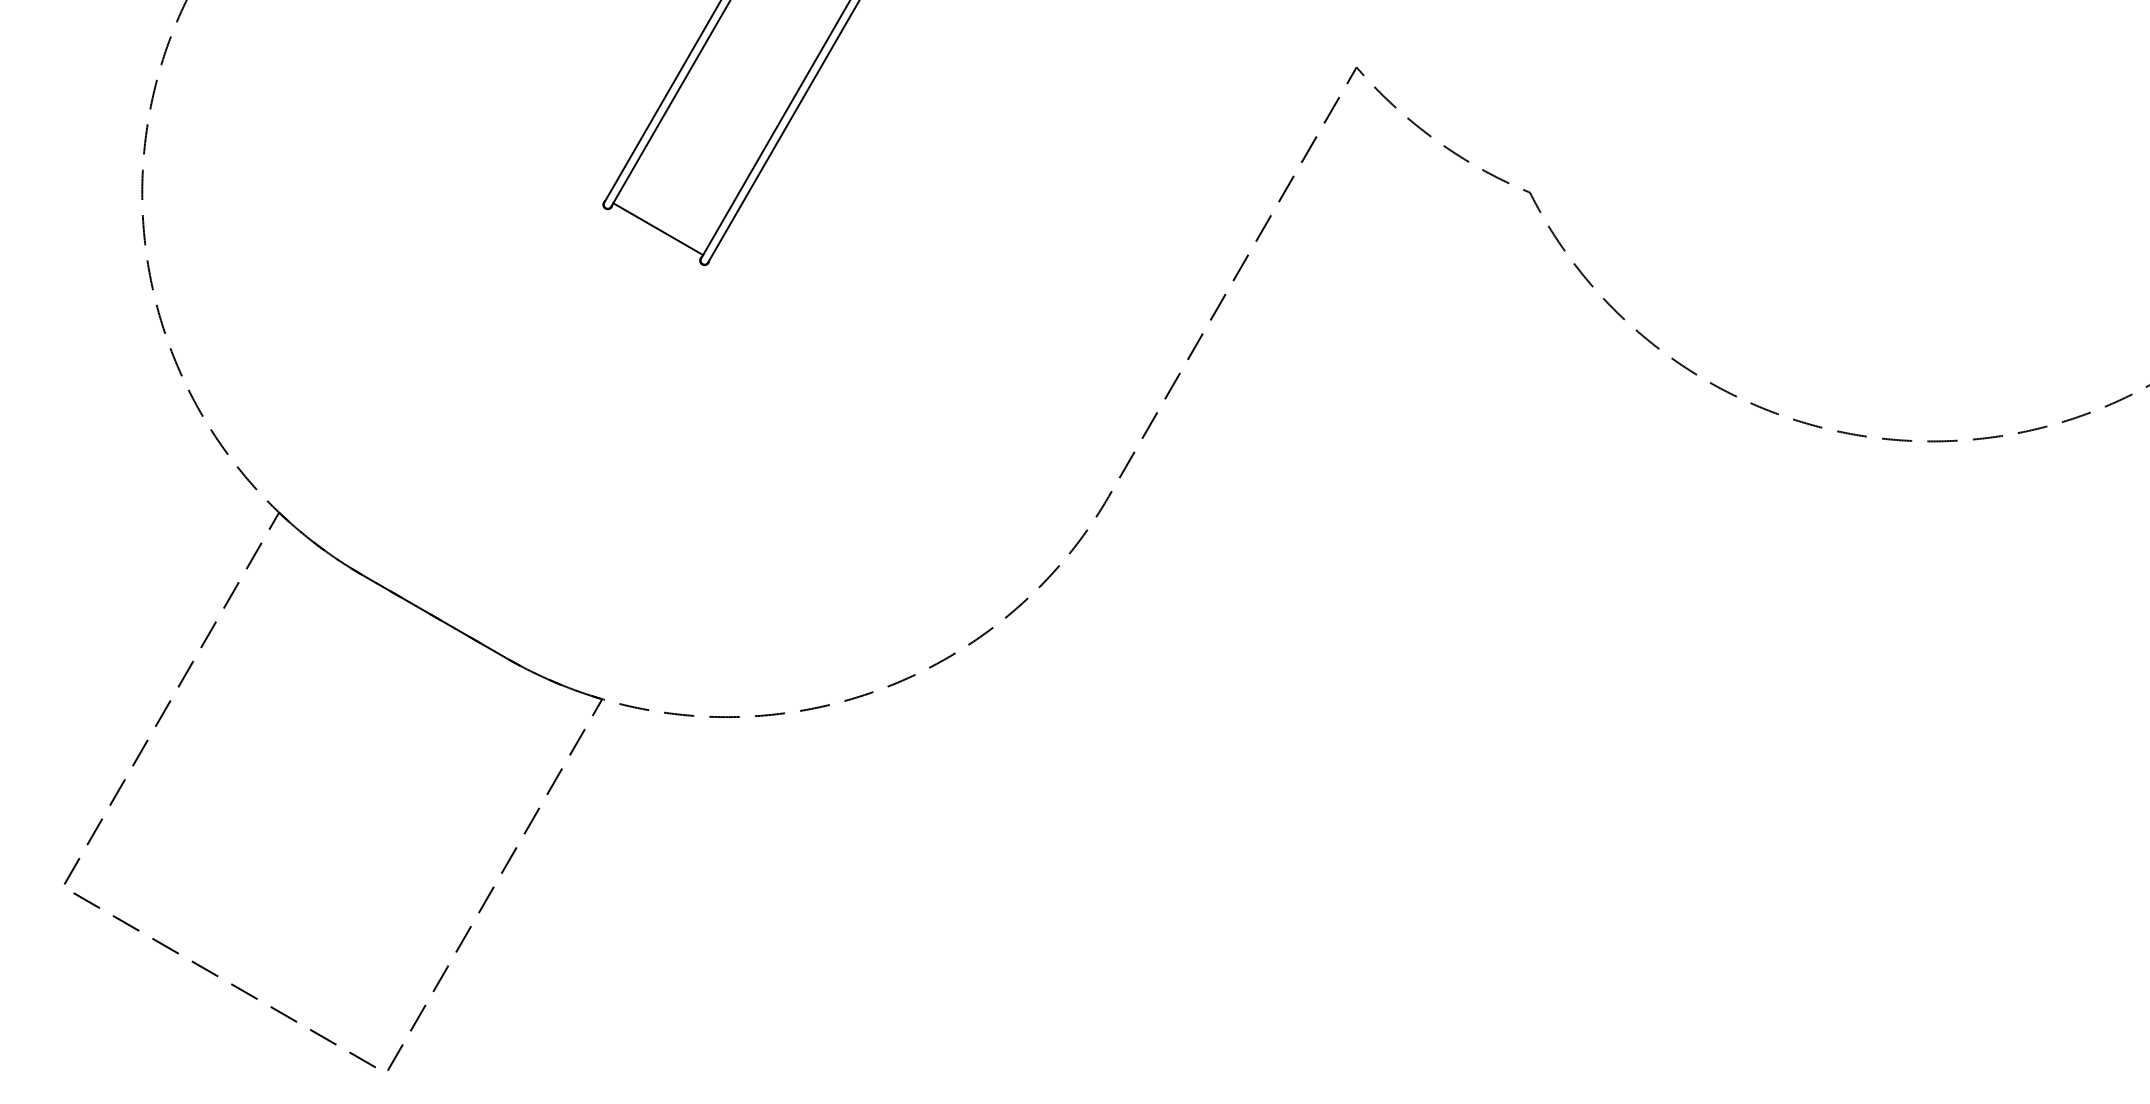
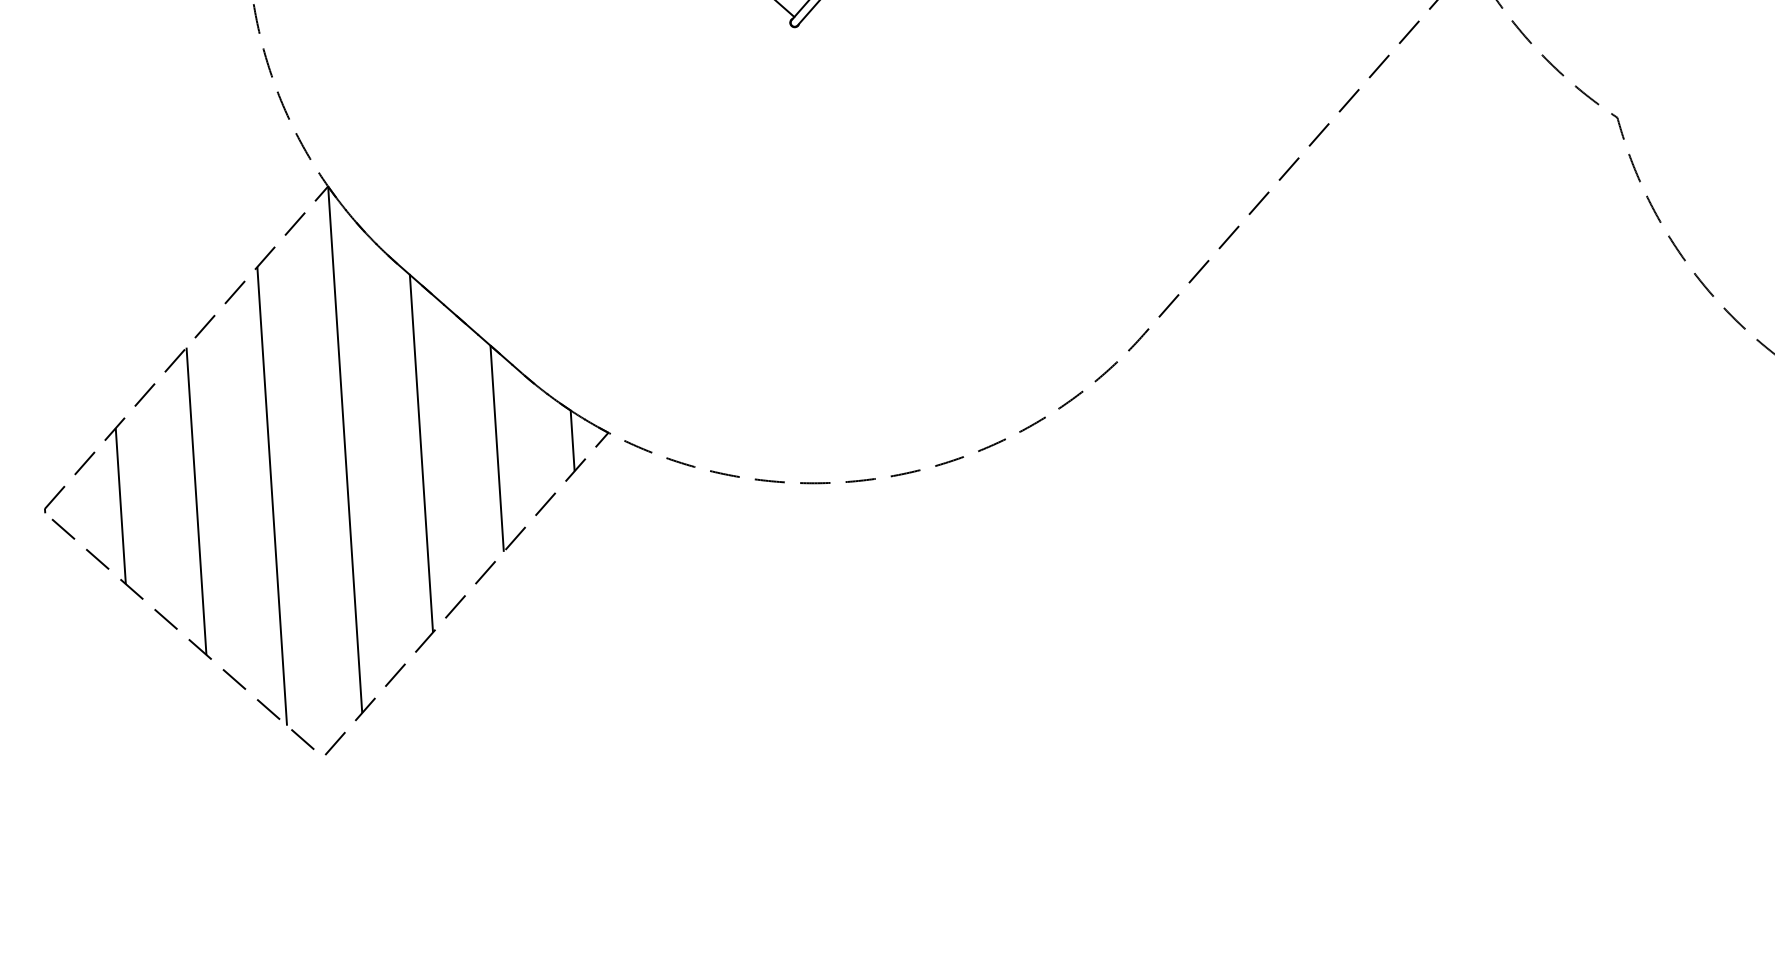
hatch: (320, 780) -> (316, 457), added

